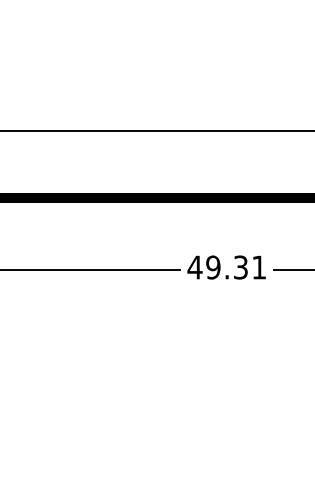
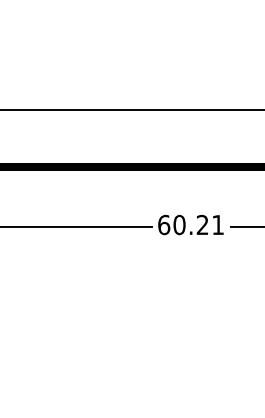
text: (216, 266) -> (182, 224), 49.31 -> 60.21

